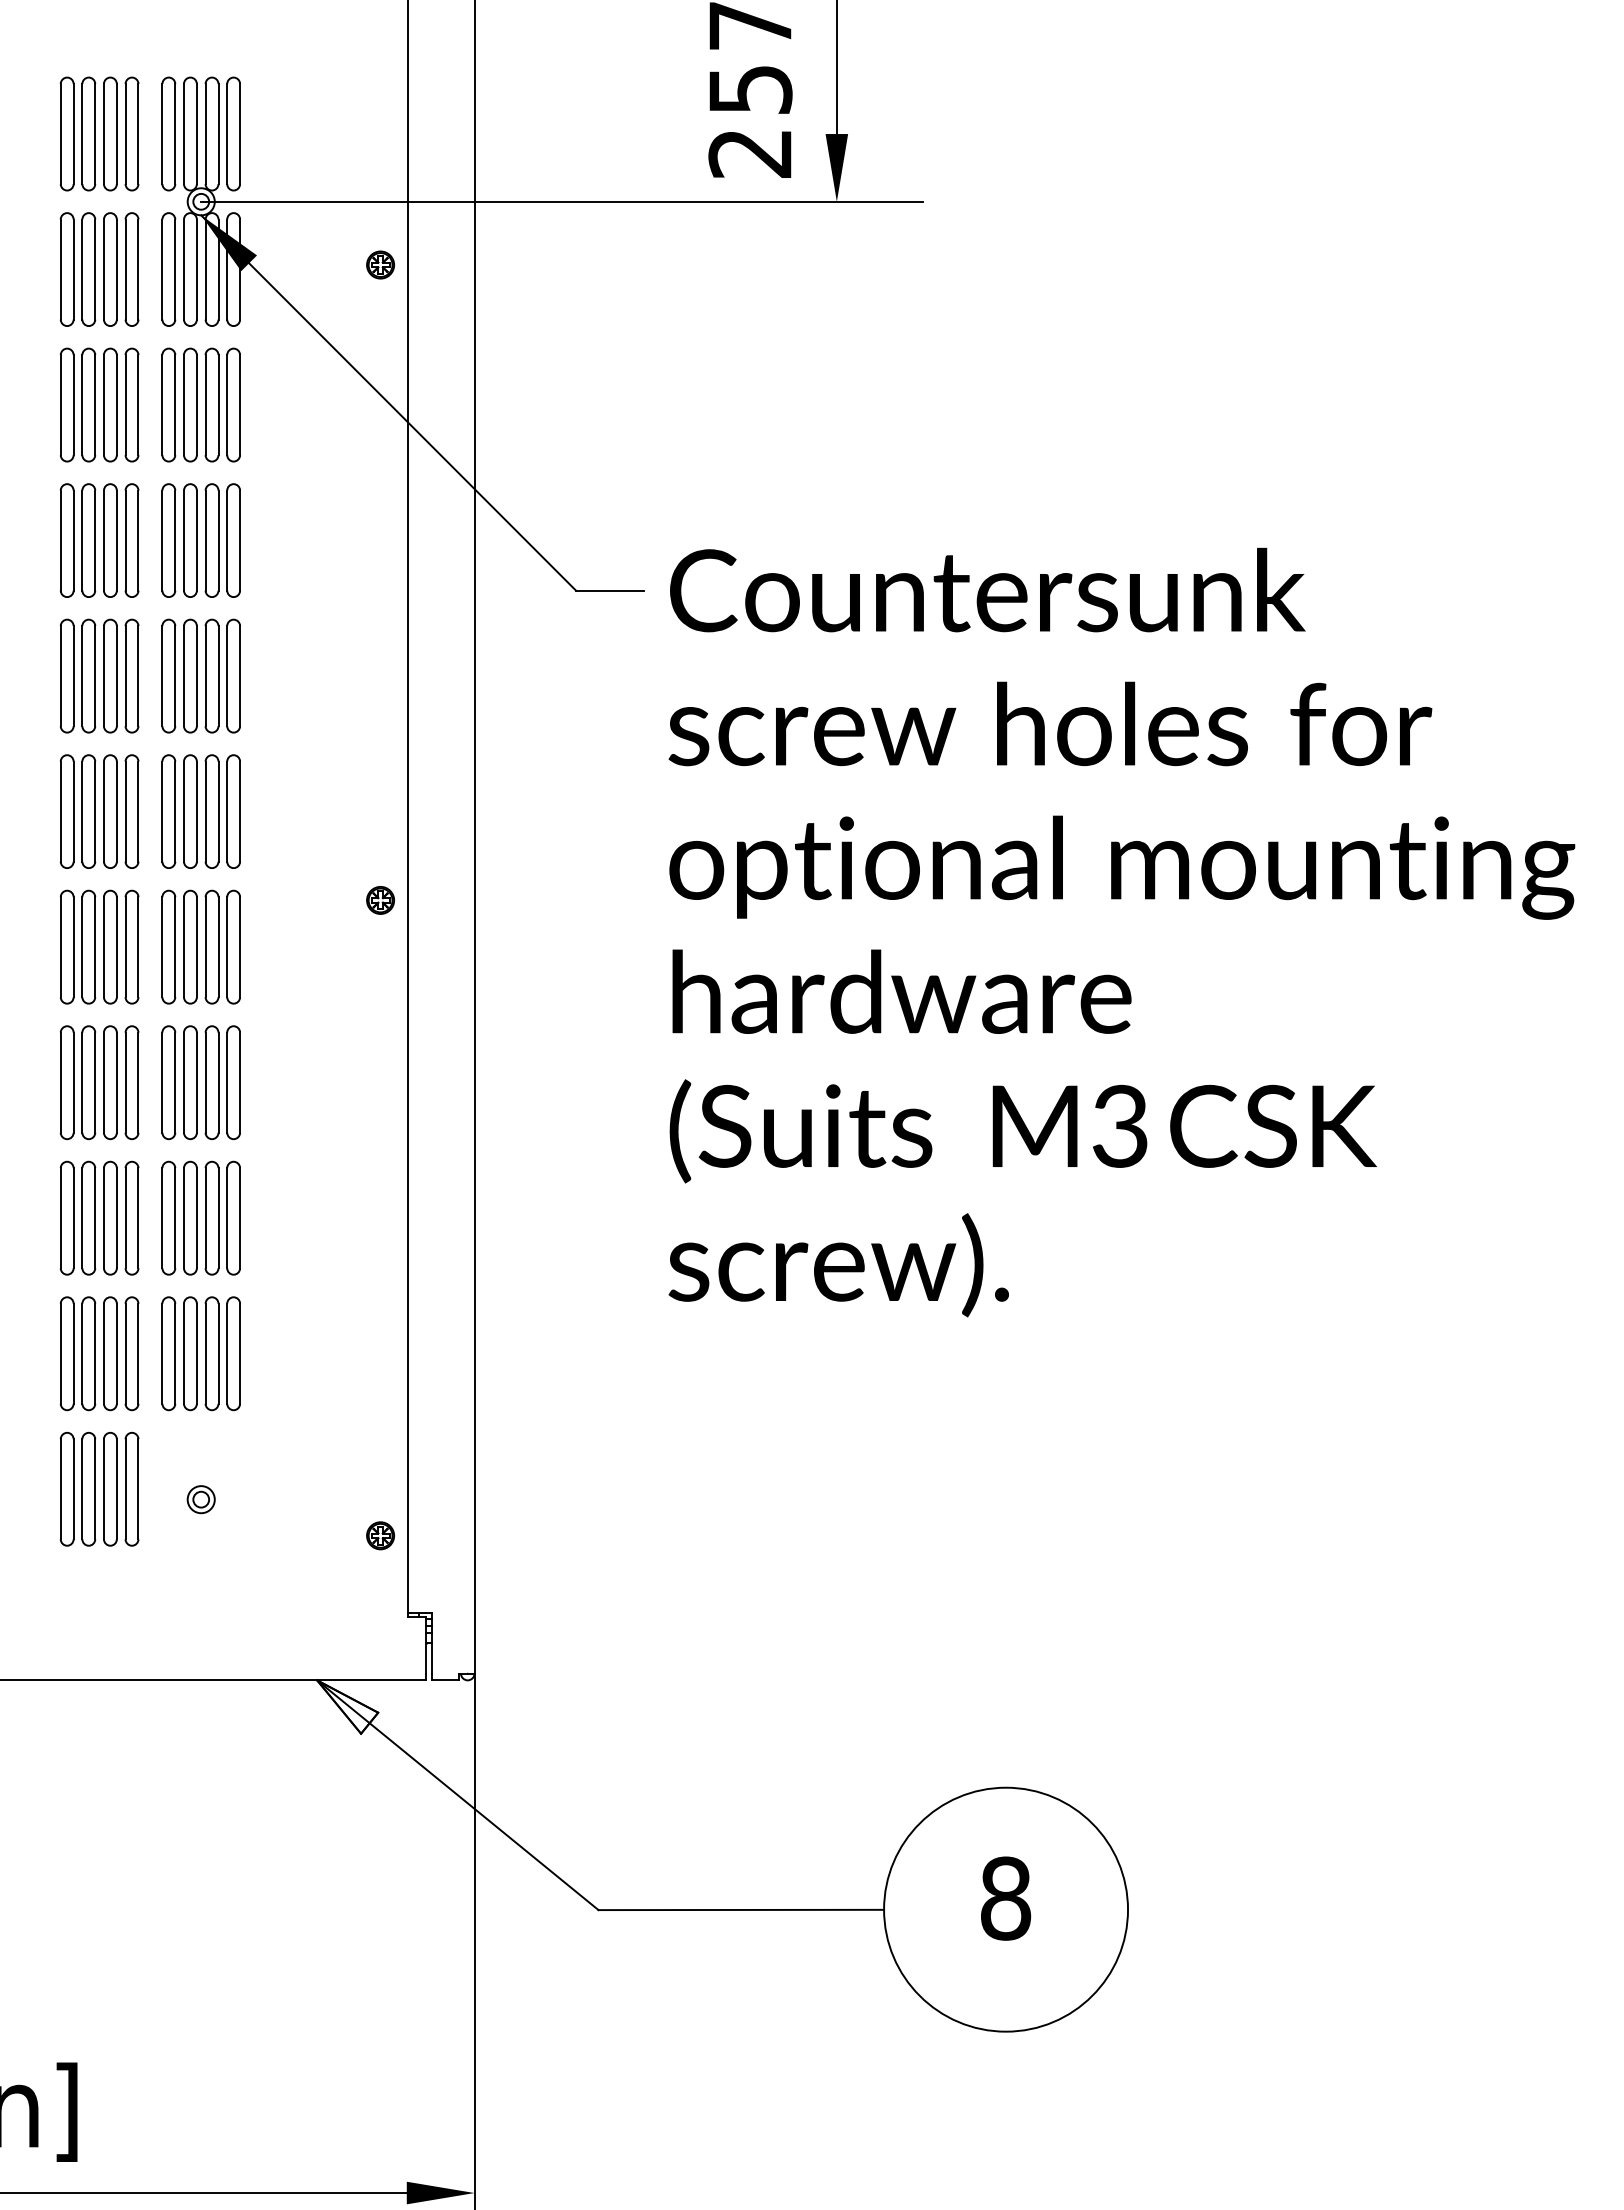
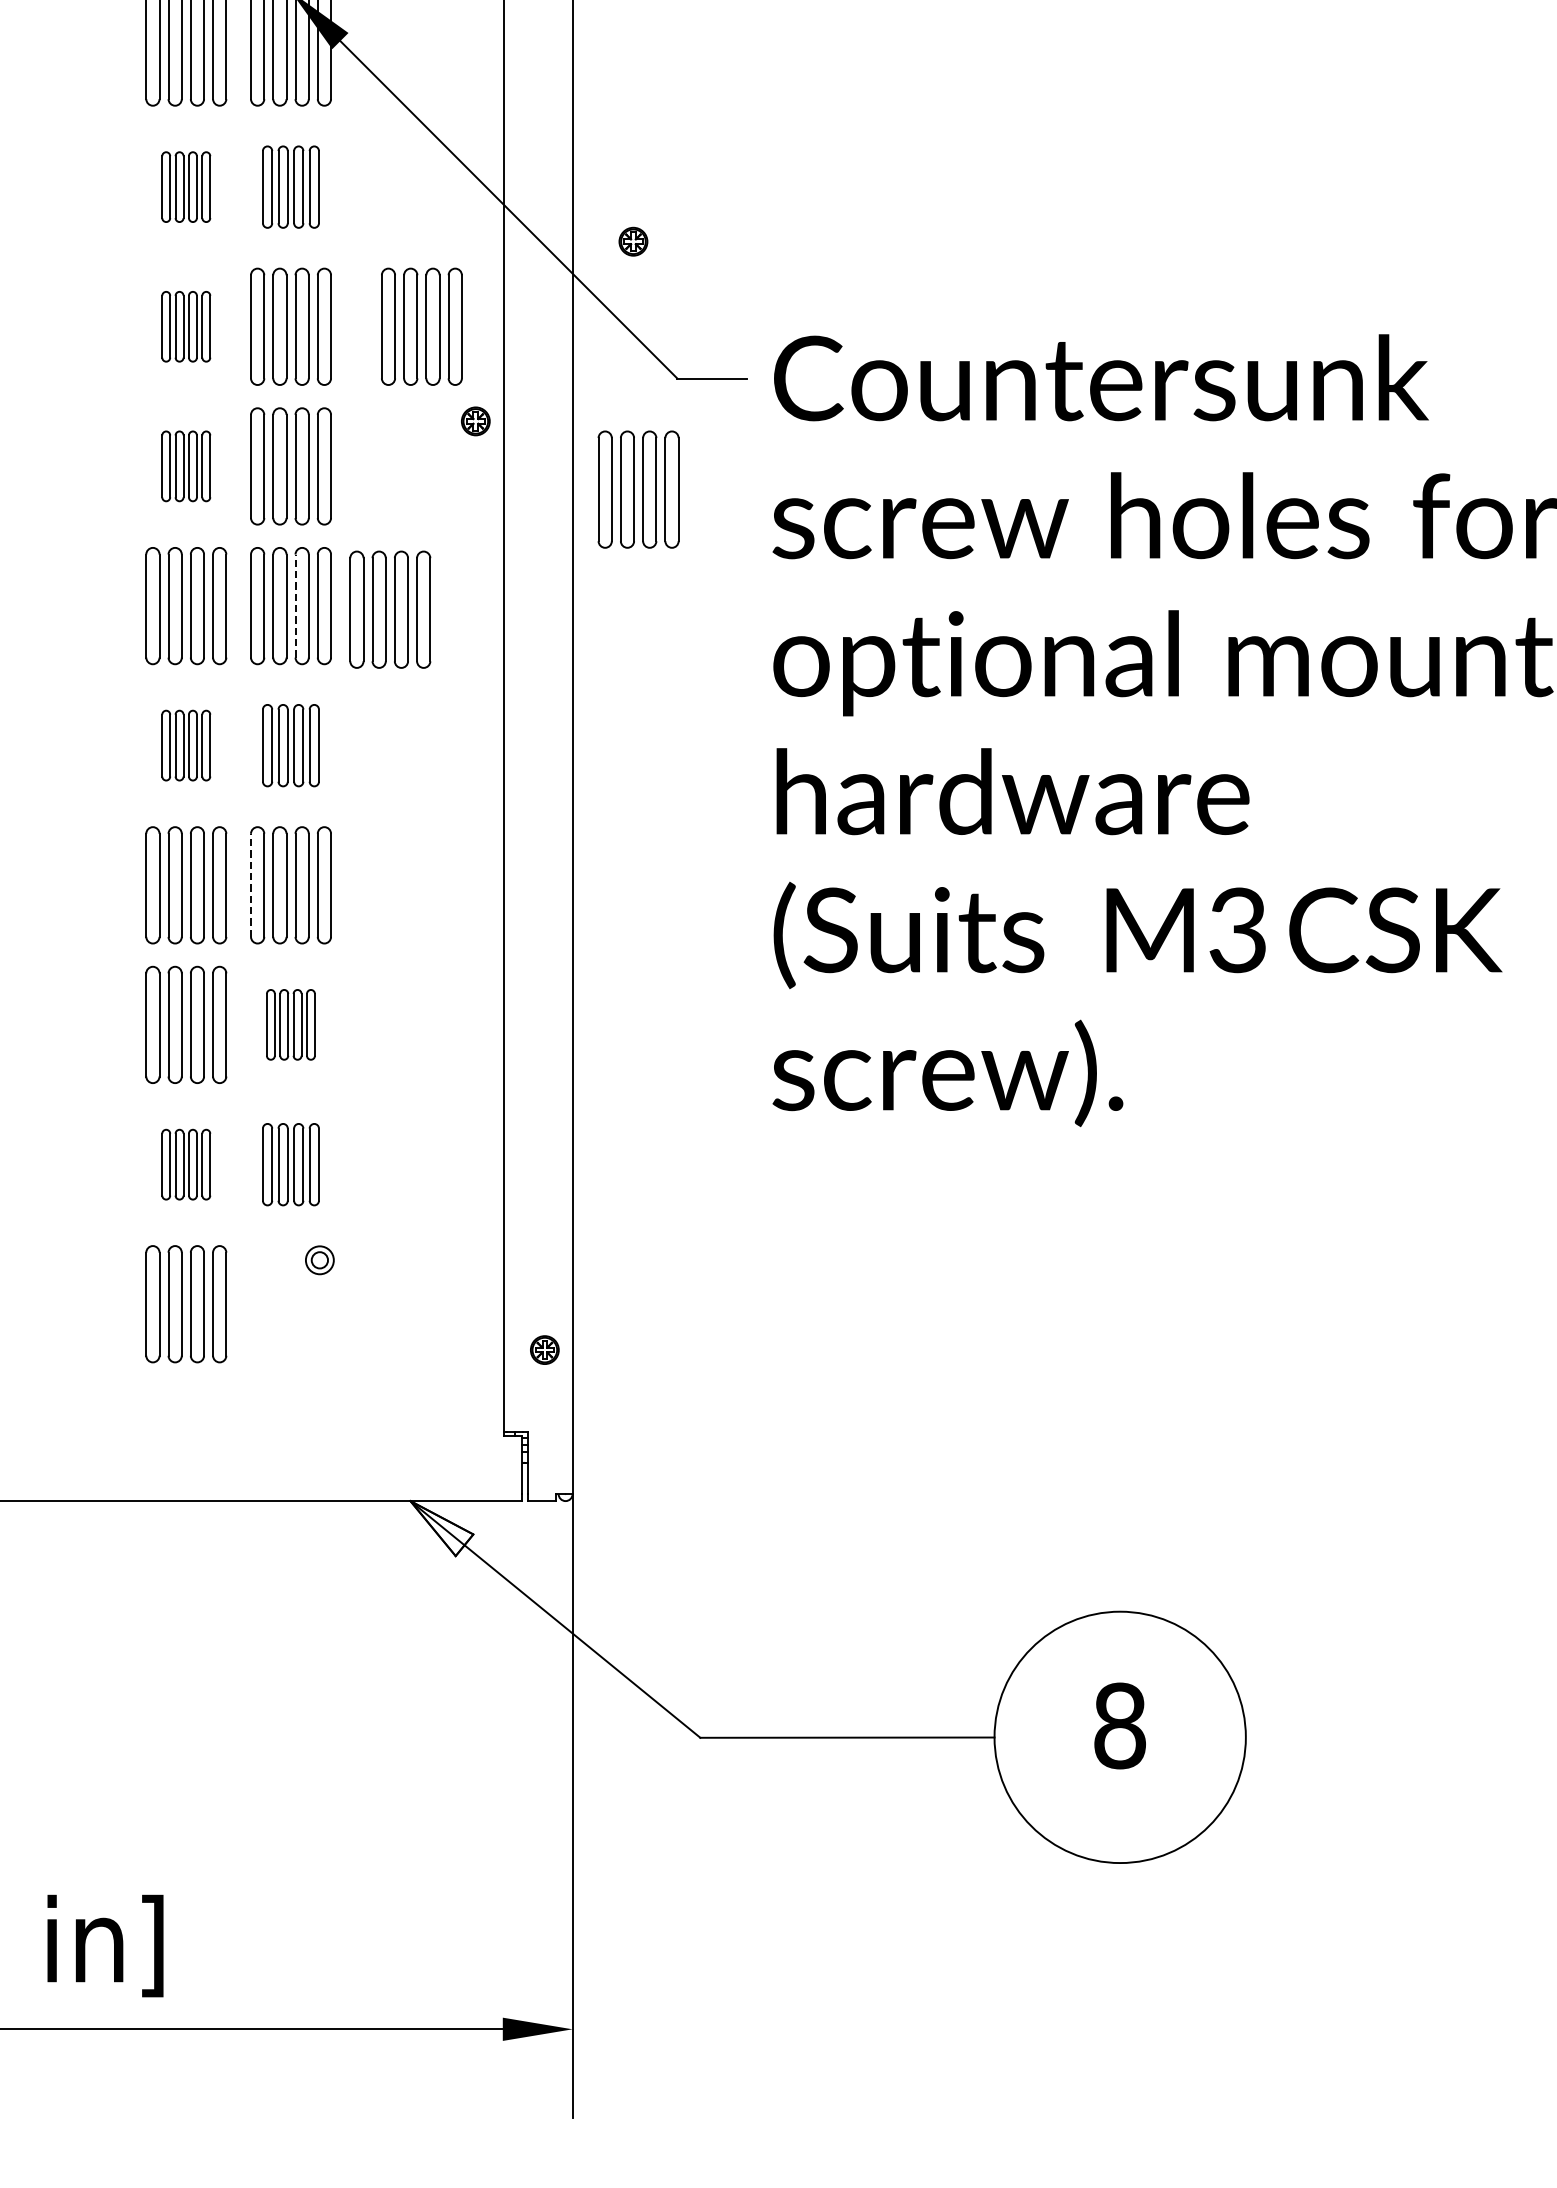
part: (380, 264) -> (633, 241), moved
part: (99, 404) -> (186, 186), size x0.6
part: (200, 404) -> (290, 186), size x0.7
part: (99, 540) -> (186, 326), size x0.6
part: (327, 540) -> (421, 326), added
part: (99, 675) -> (186, 465), size x0.6
part: (538, 698) -> (638, 489), added
line: (205, 811) -> (295, 605), solid -> dashed
part: (297, 814) -> (390, 608), added
part: (380, 900) -> (475, 421), moved
part: (99, 946) -> (186, 744), size x0.6
part: (200, 946) -> (290, 744), size x0.7
line: (162, 1082) -> (251, 885), solid -> dashed
part: (200, 1217) -> (290, 1024), size x0.6
part: (99, 1353) -> (186, 1164), size x0.6
part: (200, 1353) -> (290, 1164), size x0.7
part: (200, 1499) -> (319, 1260), moved
part: (380, 1535) -> (544, 1349), moved

